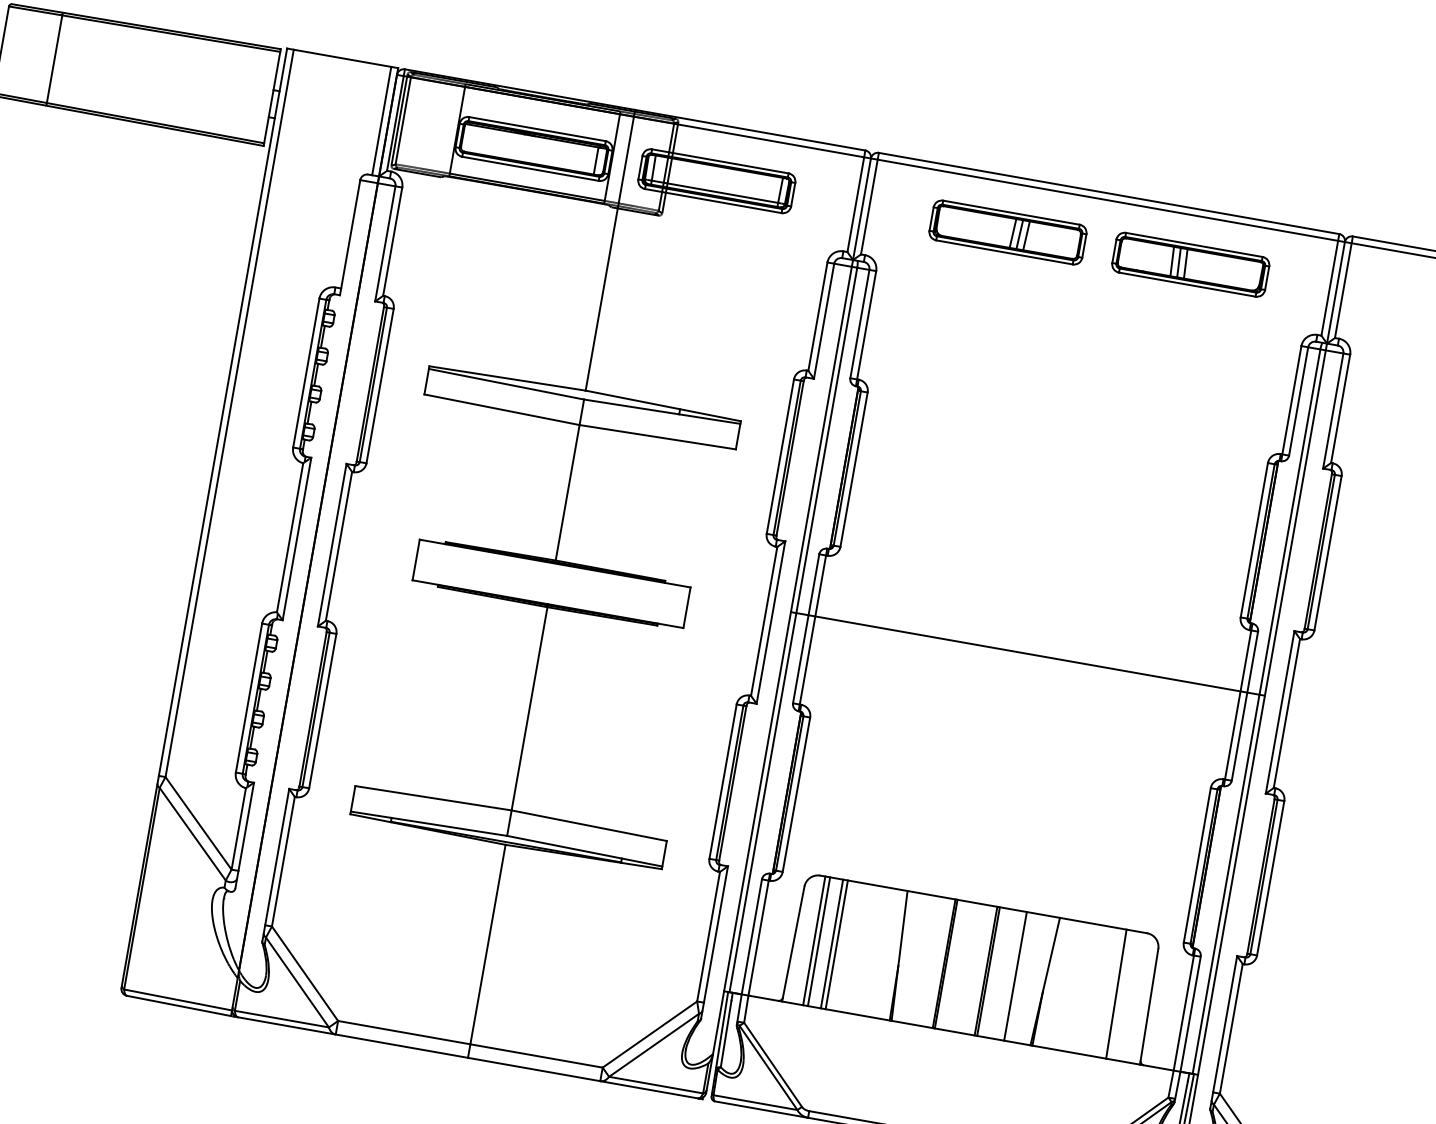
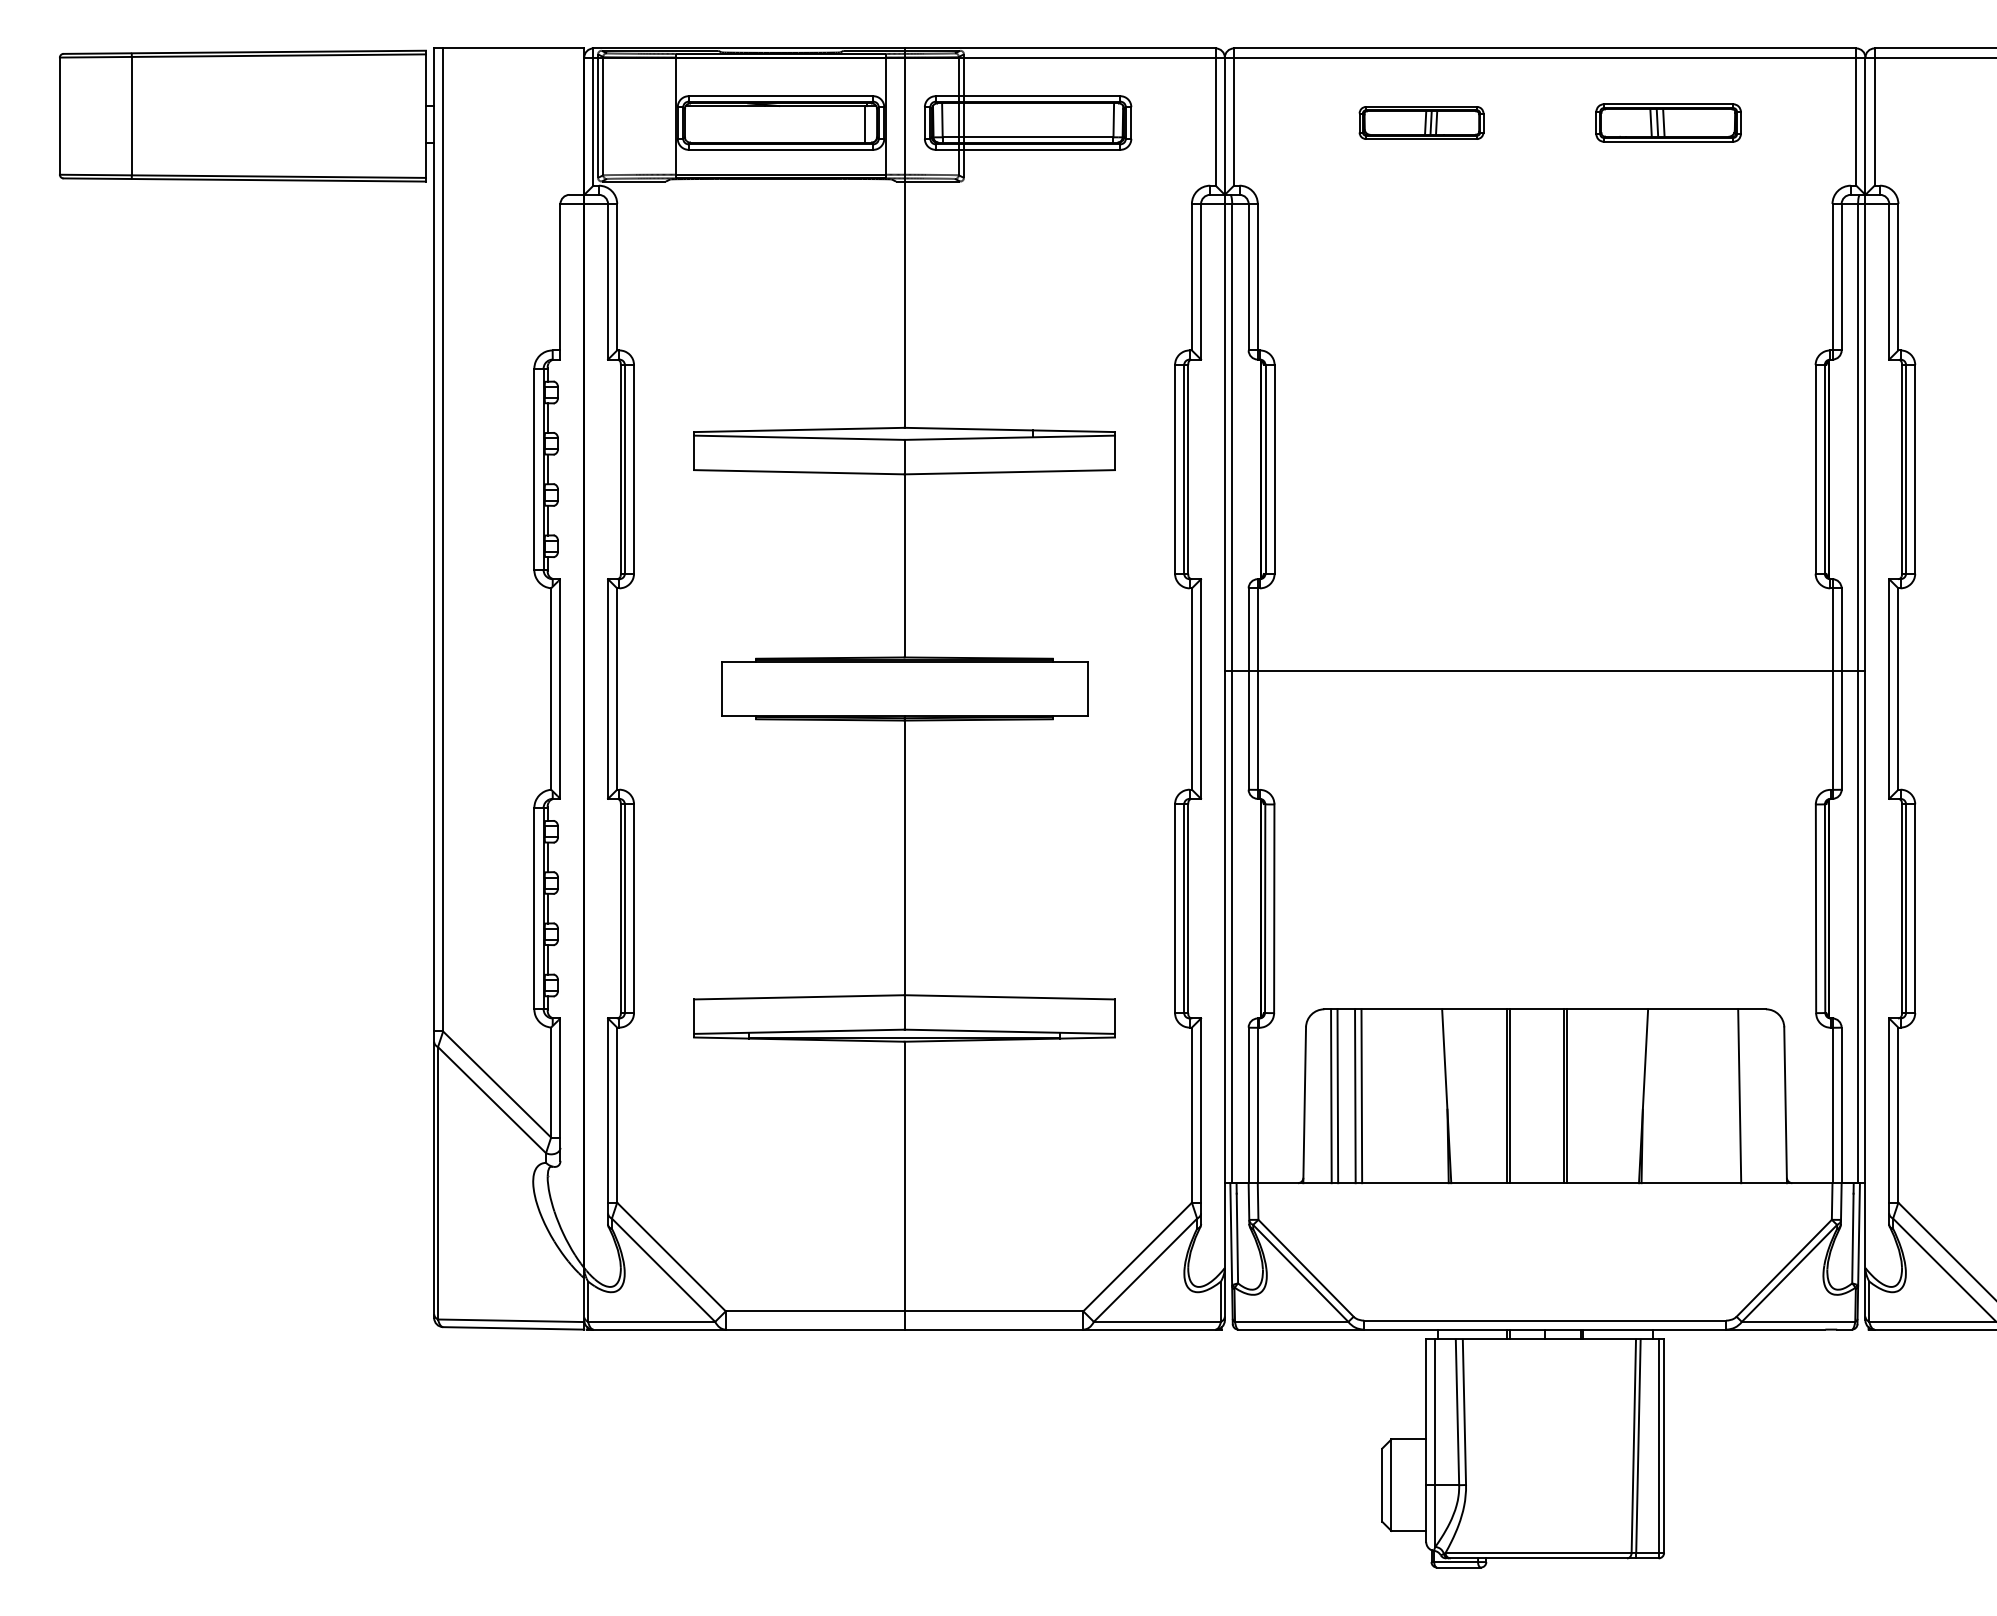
line: (381, 120) -> (574, 121), removed
part: (1007, 232) -> (1421, 122), size x0.6
part: (1190, 264) -> (1668, 122), size x0.7
line: (1015, 976) -> (1603, 1096), removed

